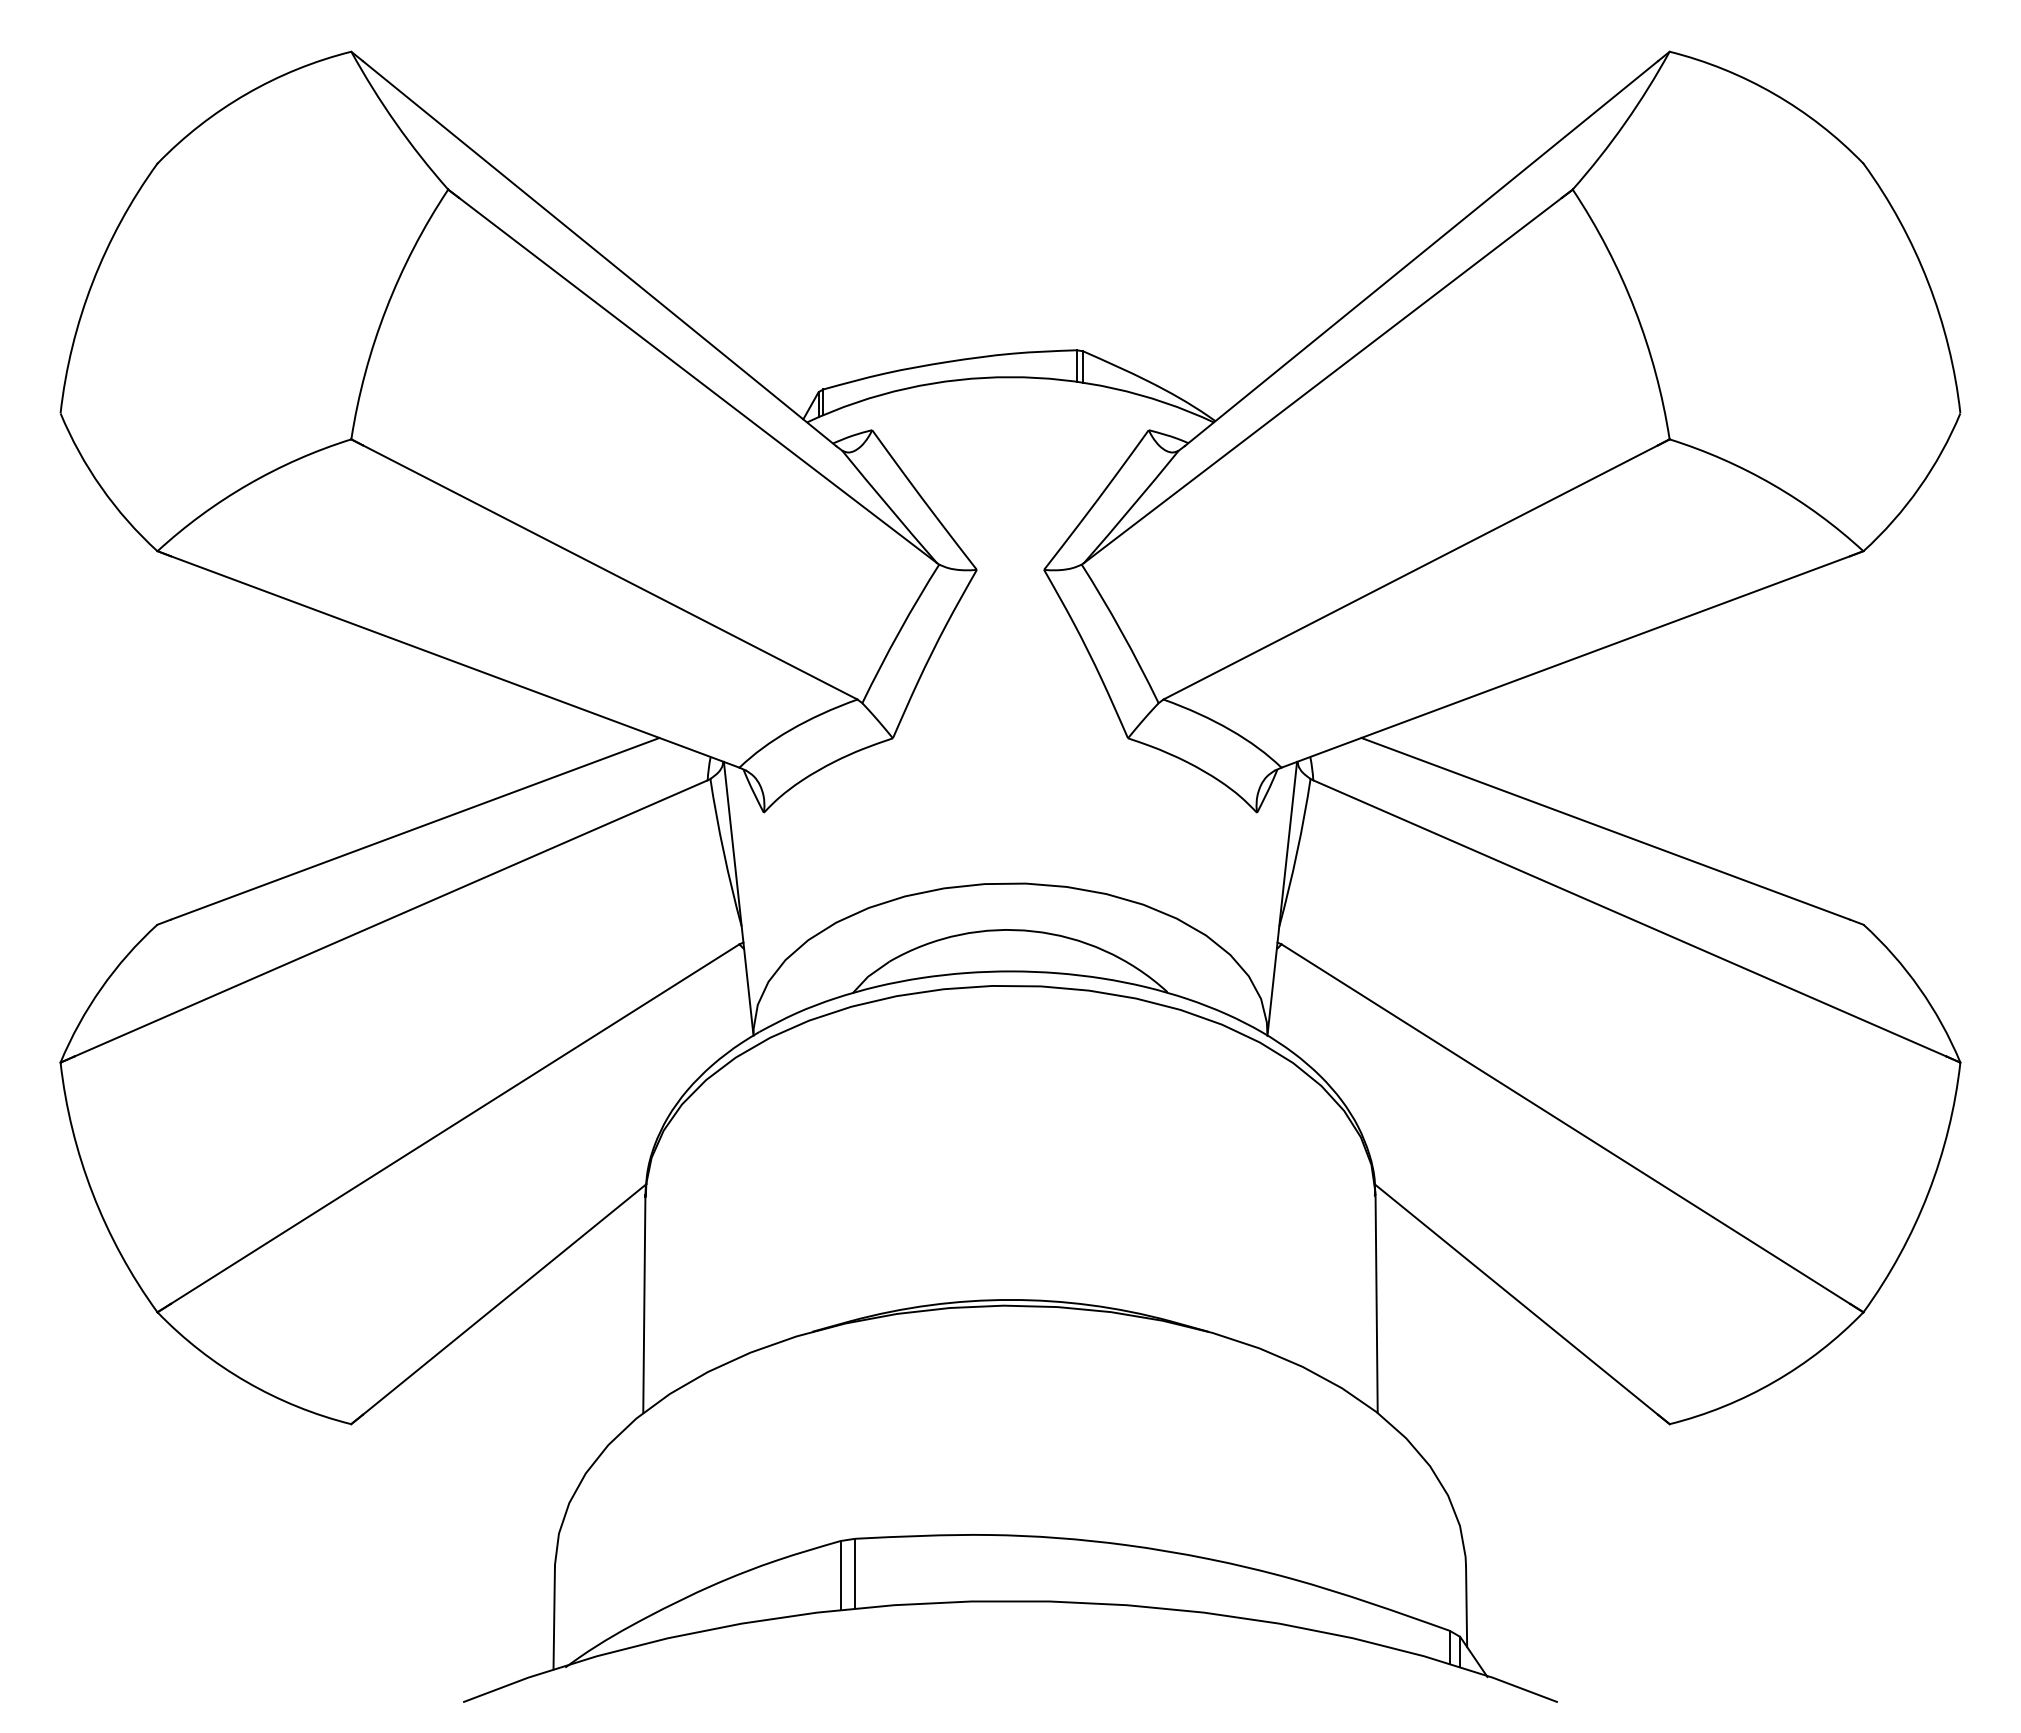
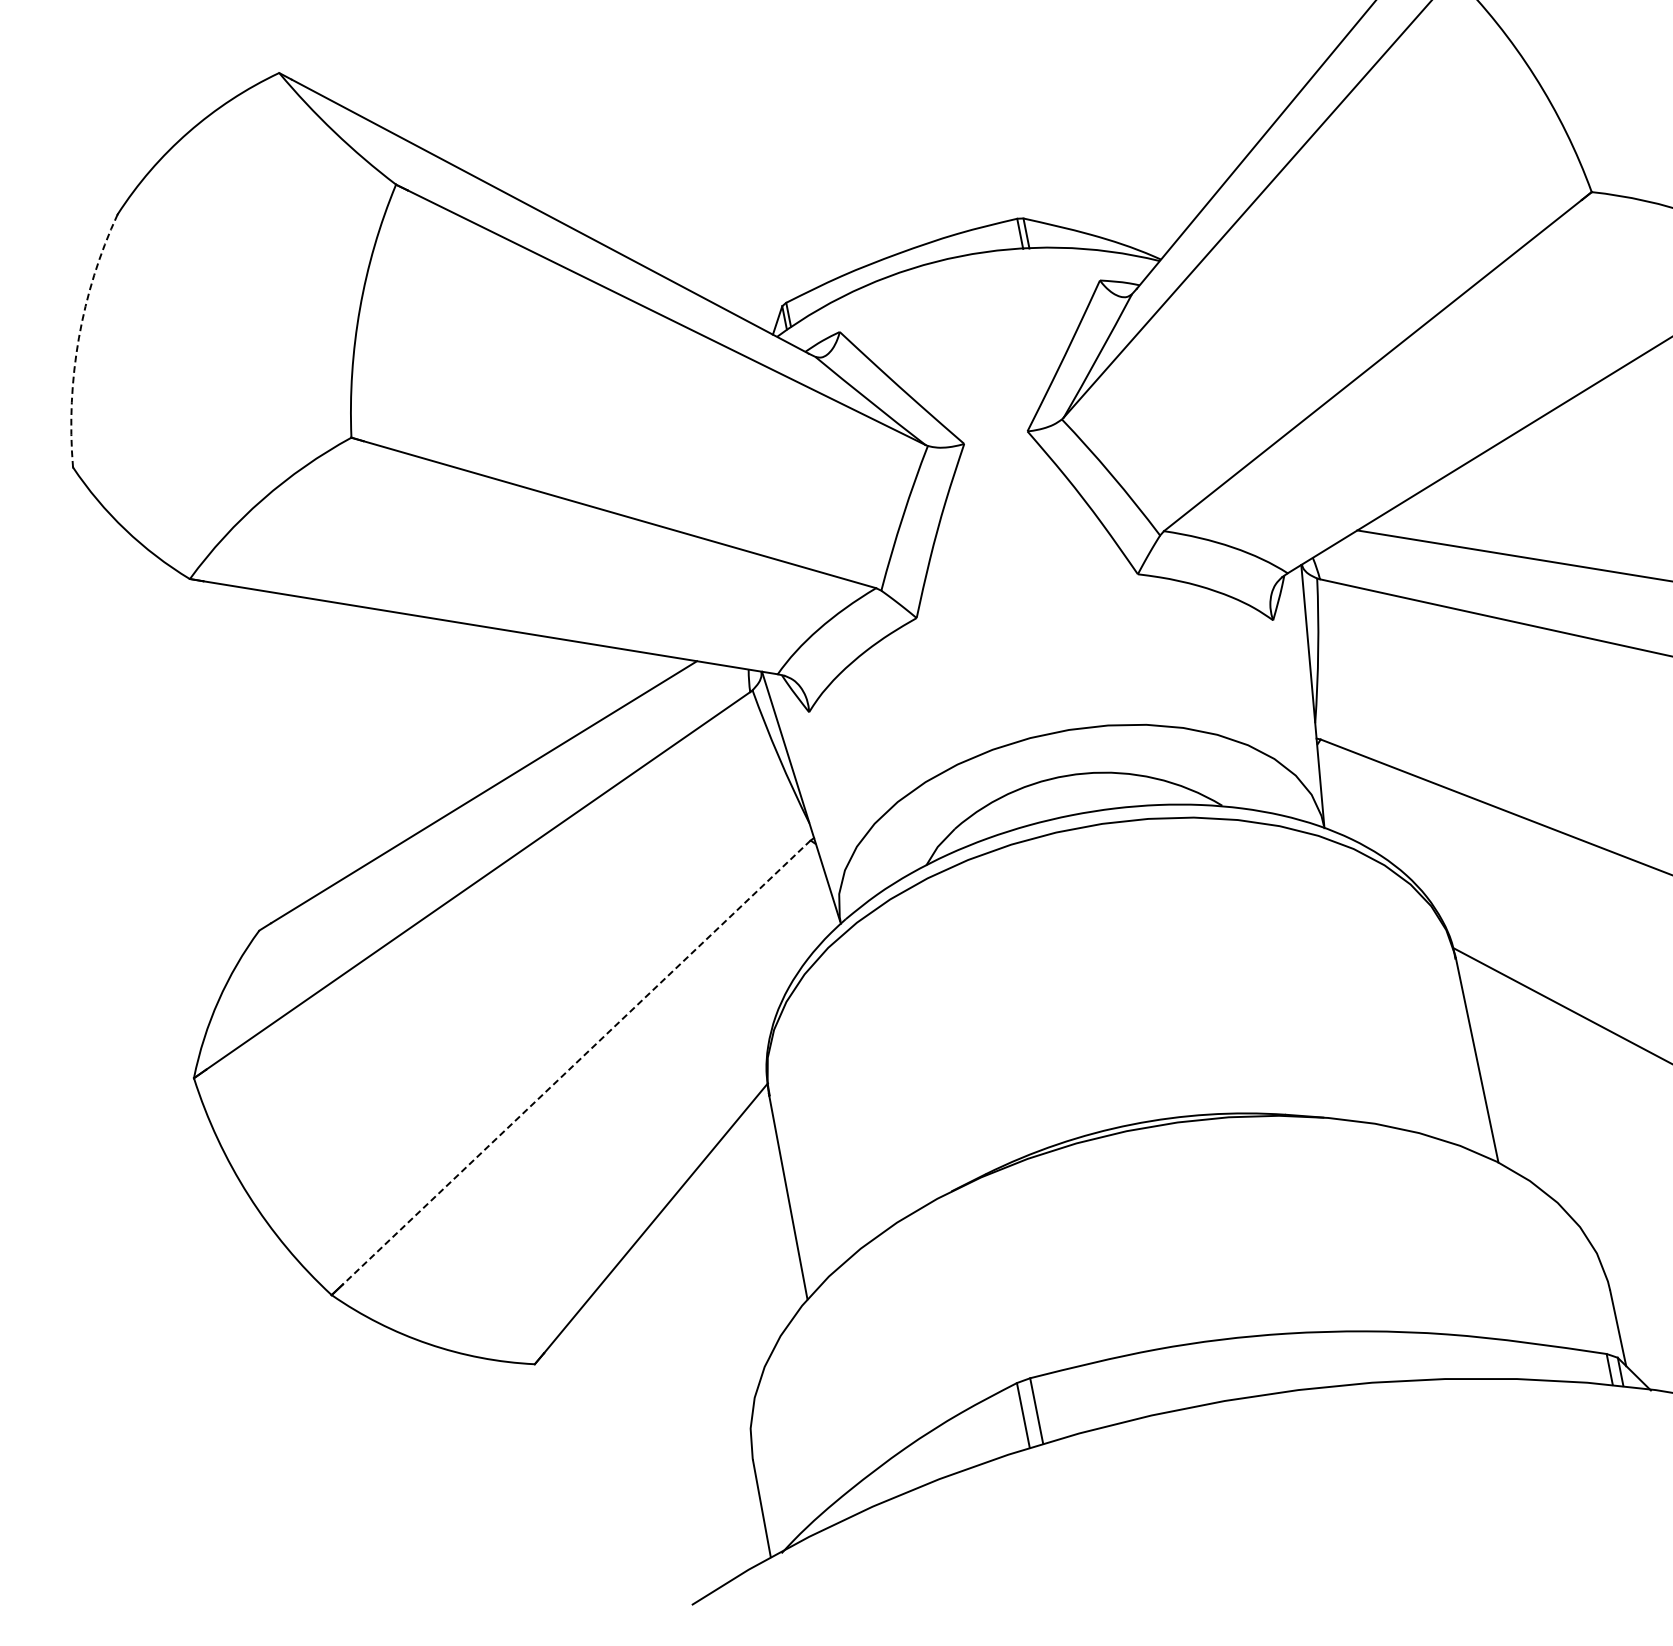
arc: (92, 282) -> (78, 338), solid -> dashed
line: (454, 1124) -> (576, 1063), solid -> dashed

